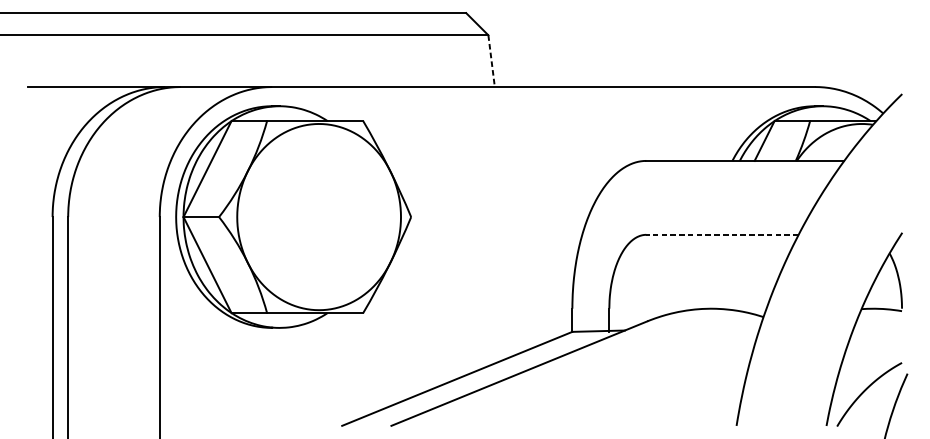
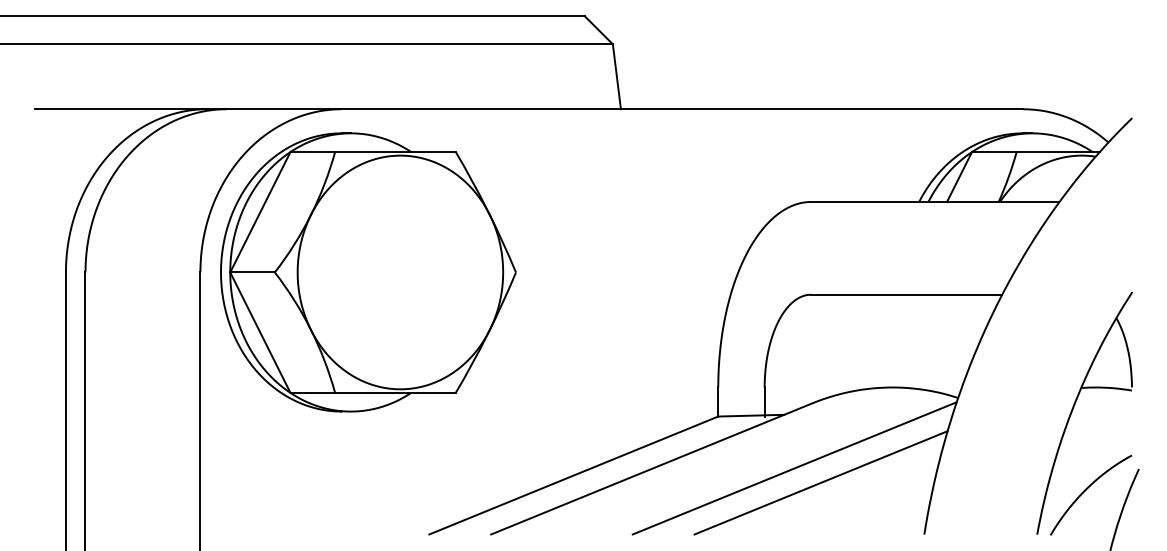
line: (491, 60) -> (616, 76), dashed -> solid
line: (722, 234) -> (906, 294), dashed -> solid
line: (633, 373) -> (794, 468), added
line: (653, 384) -> (820, 482), added

